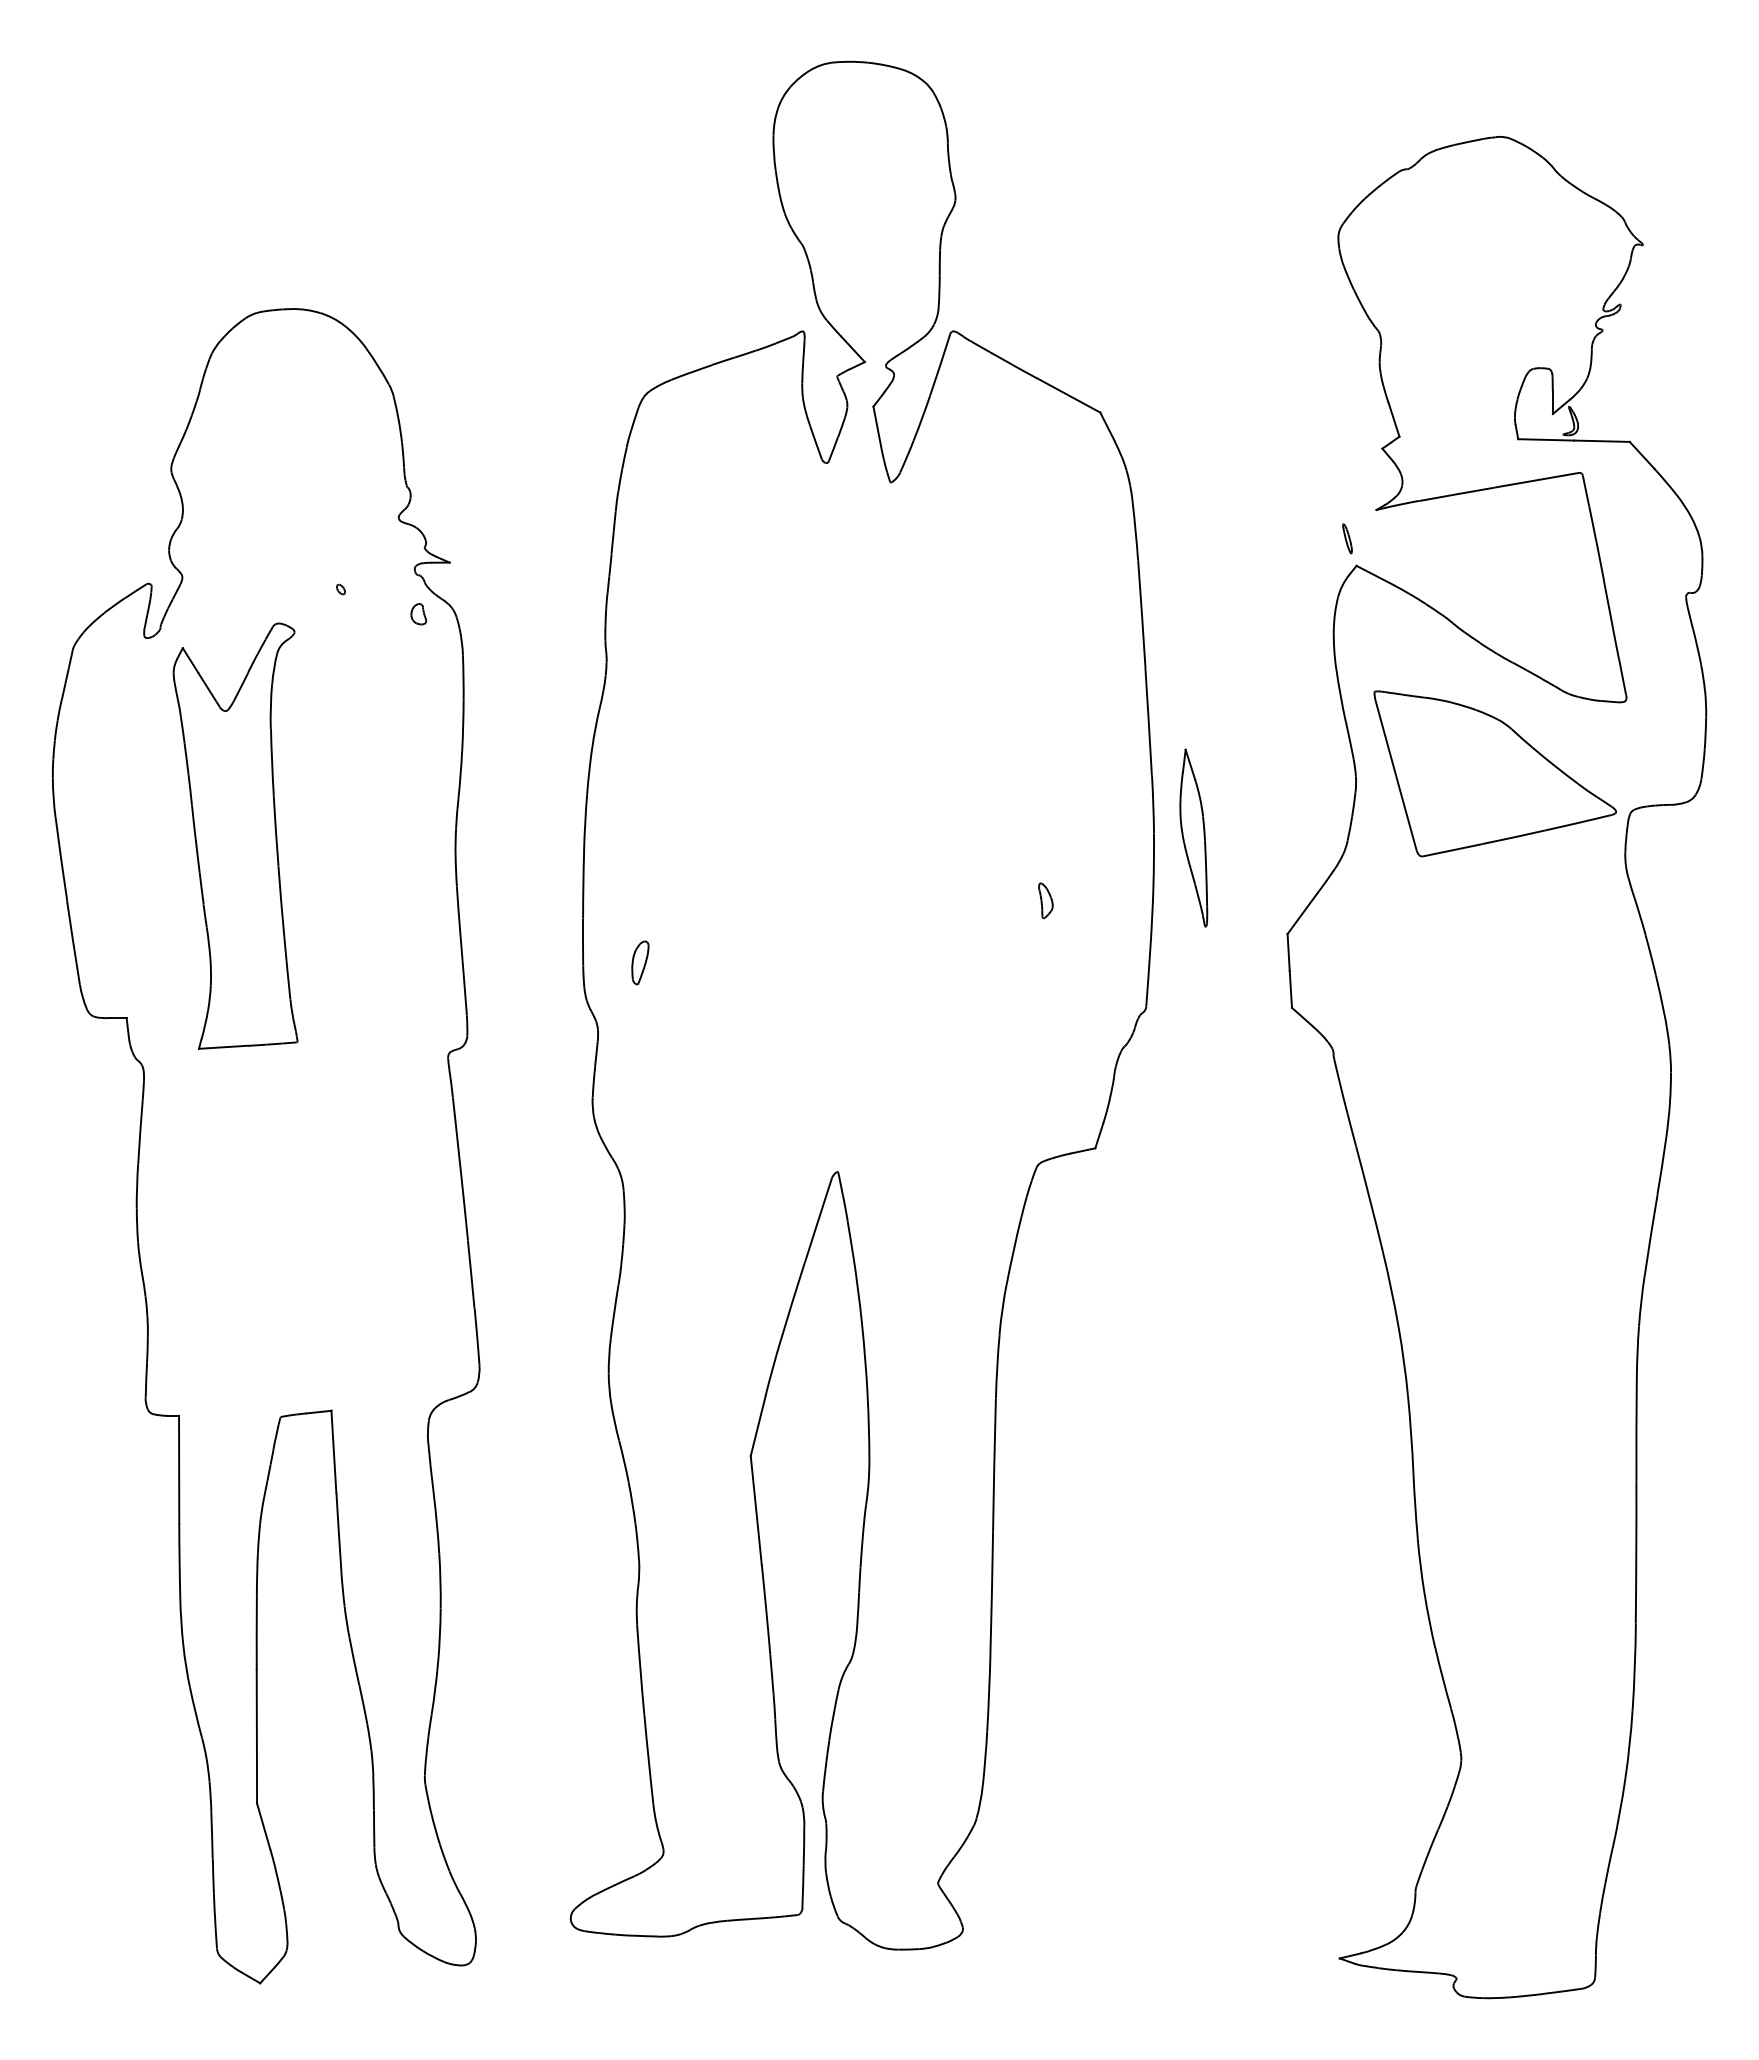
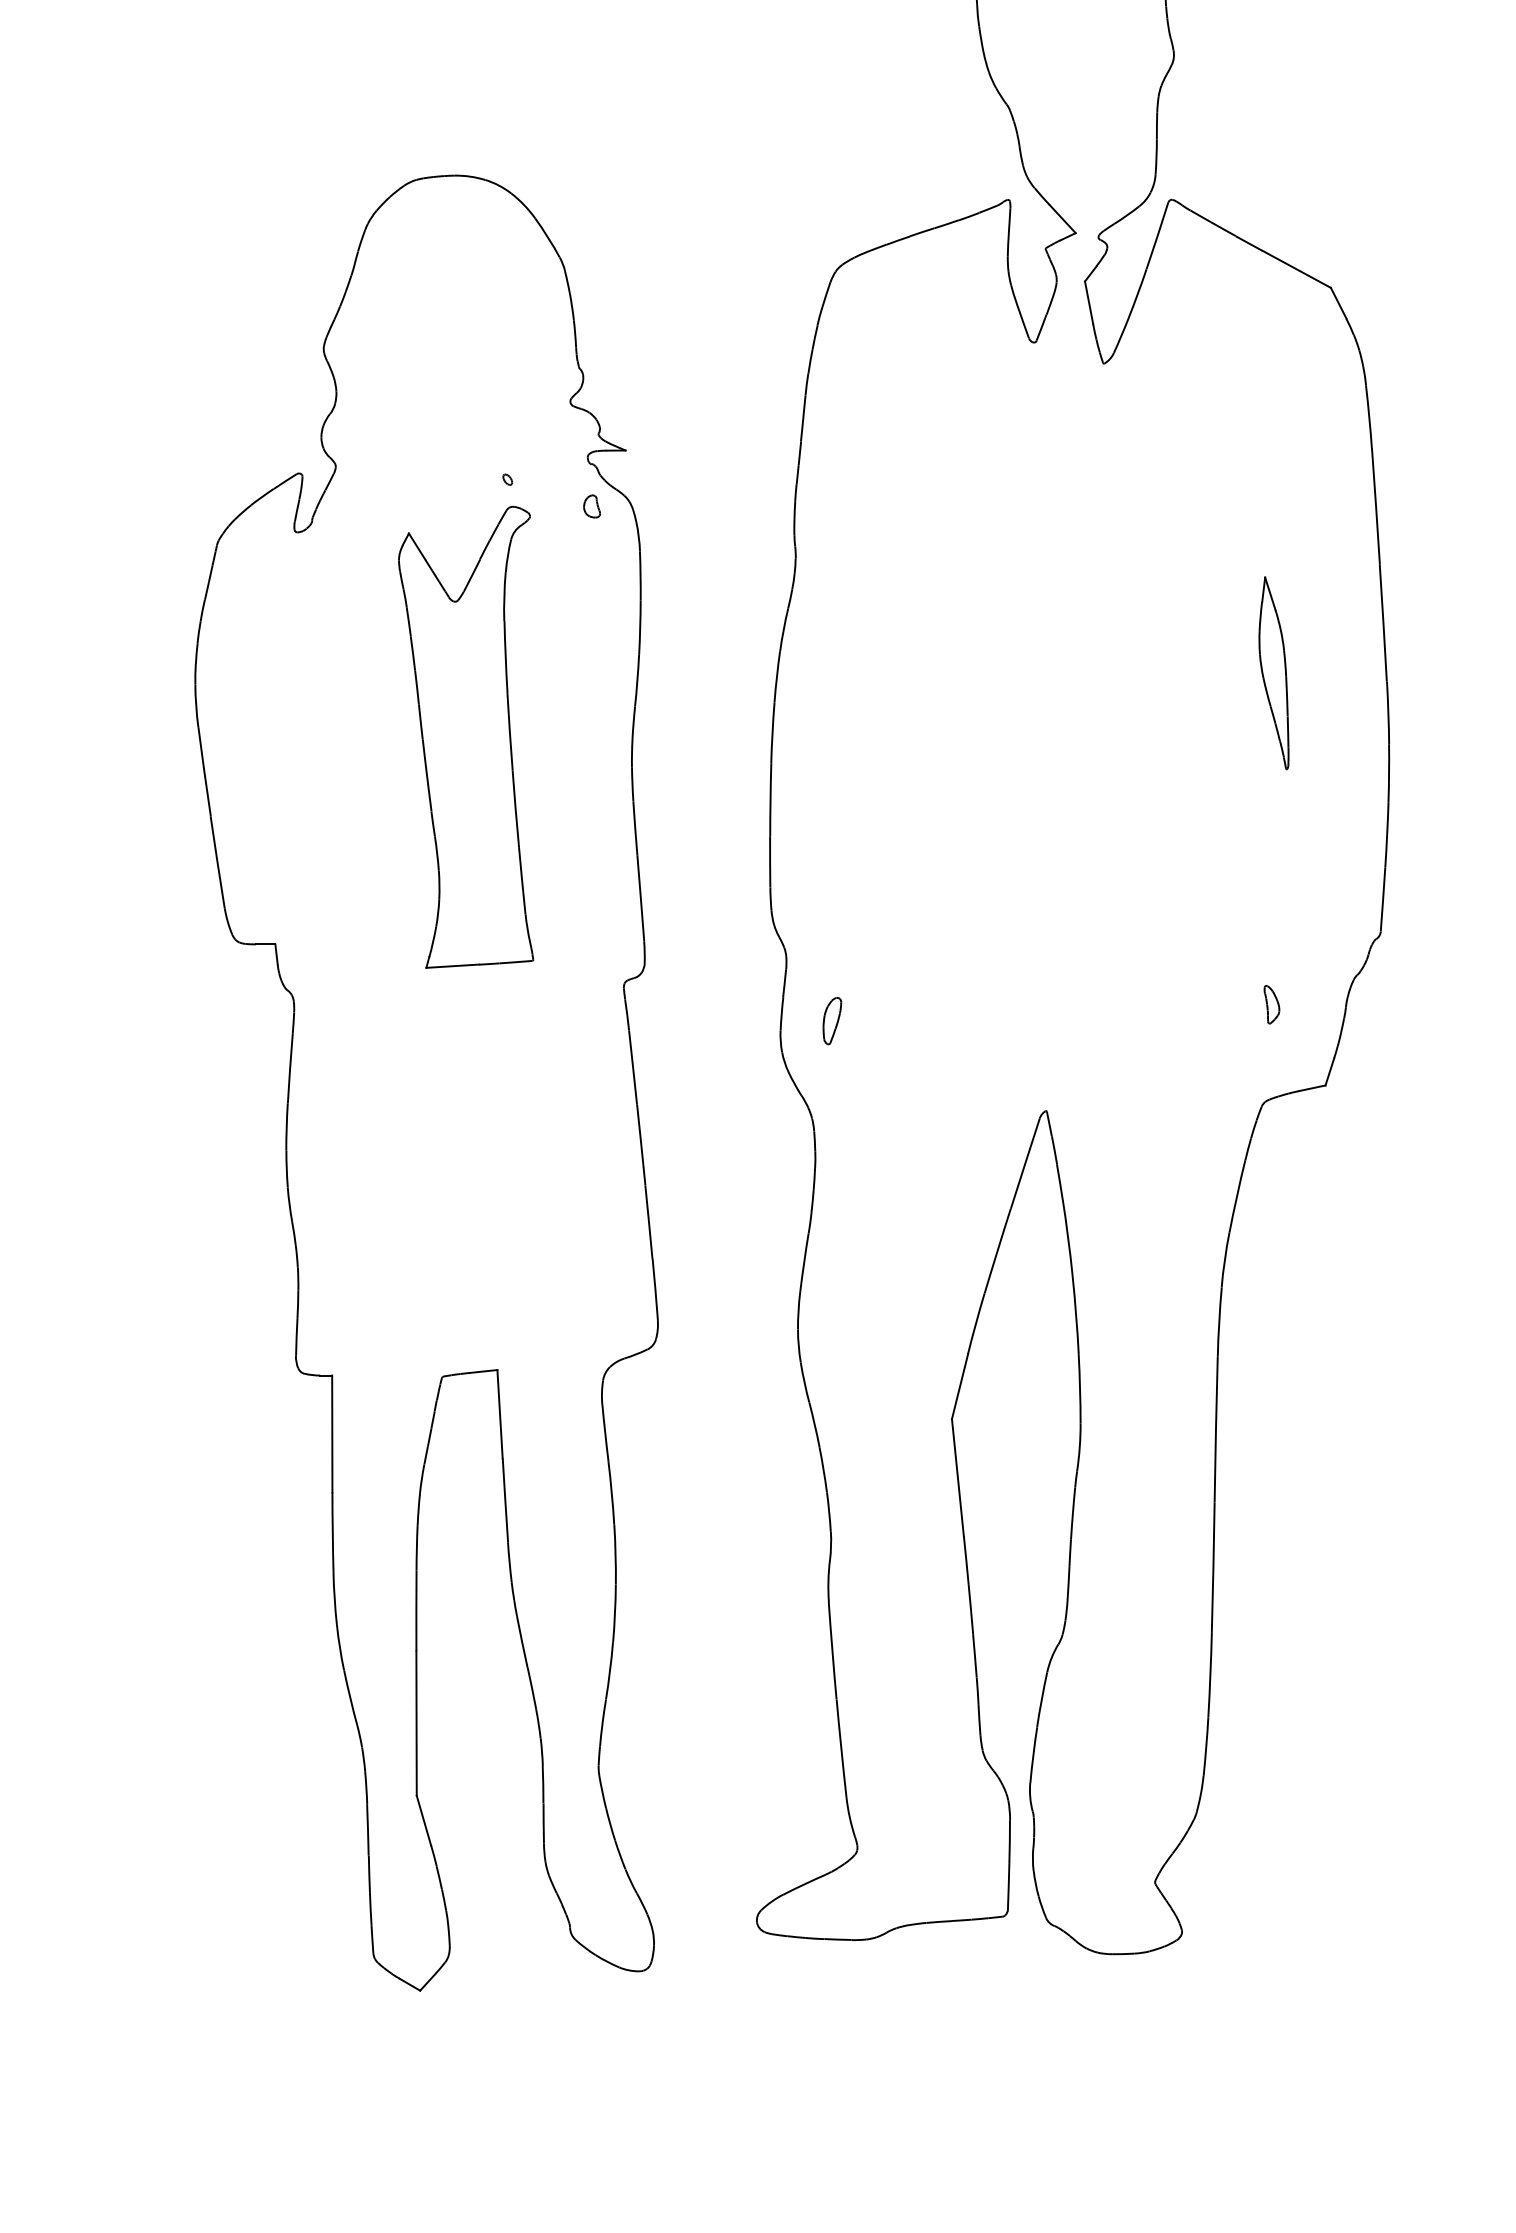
part: (235, 835) -> (466, 736), moved
part: (1193, 837) -> (1273, 672), moved
part: (1045, 900) -> (1271, 1004), moved
part: (640, 962) -> (832, 1020), moved

